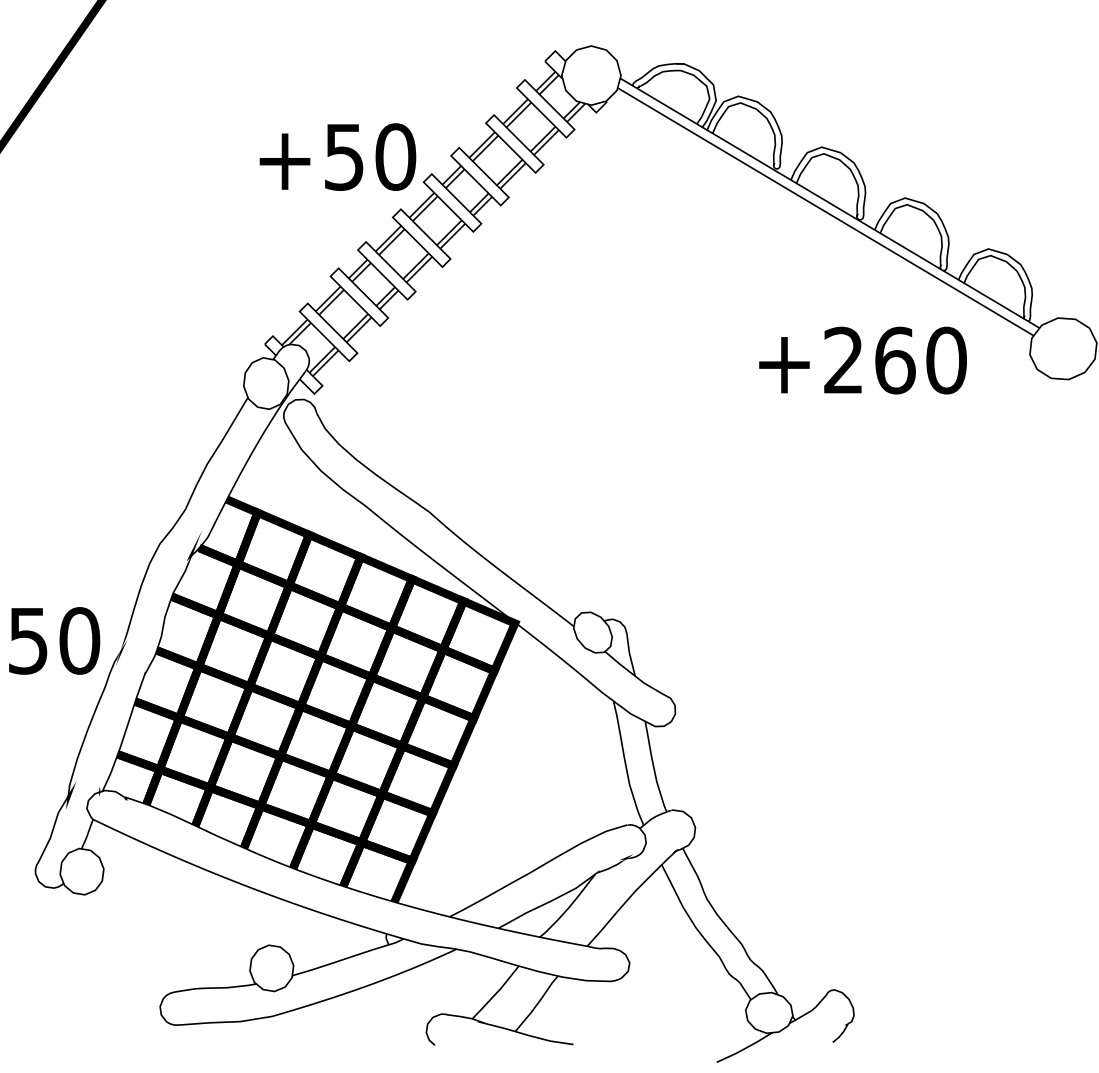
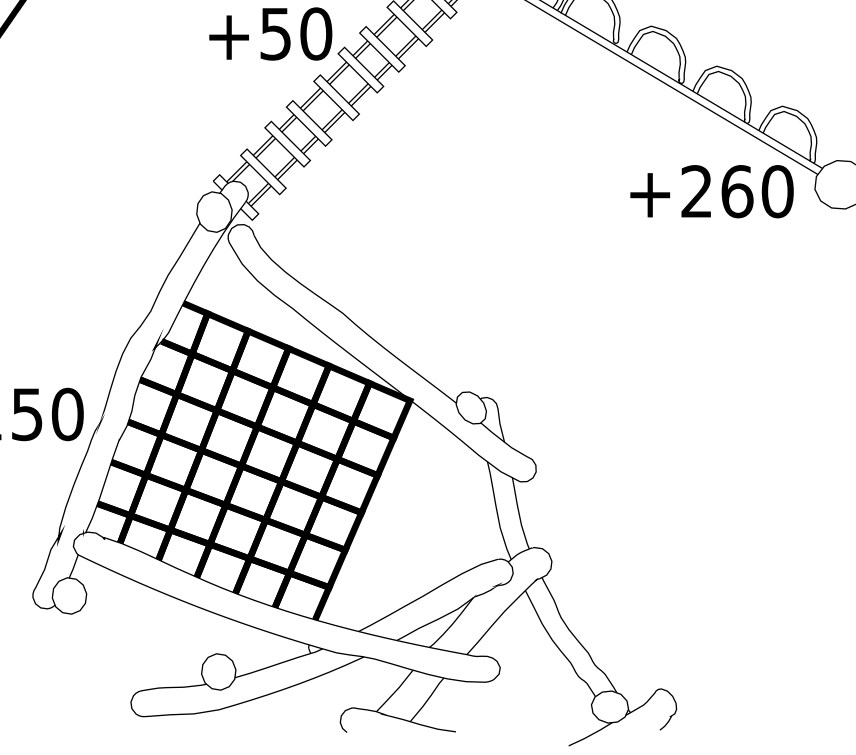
text: (862, 360) -> (711, 191), moved

